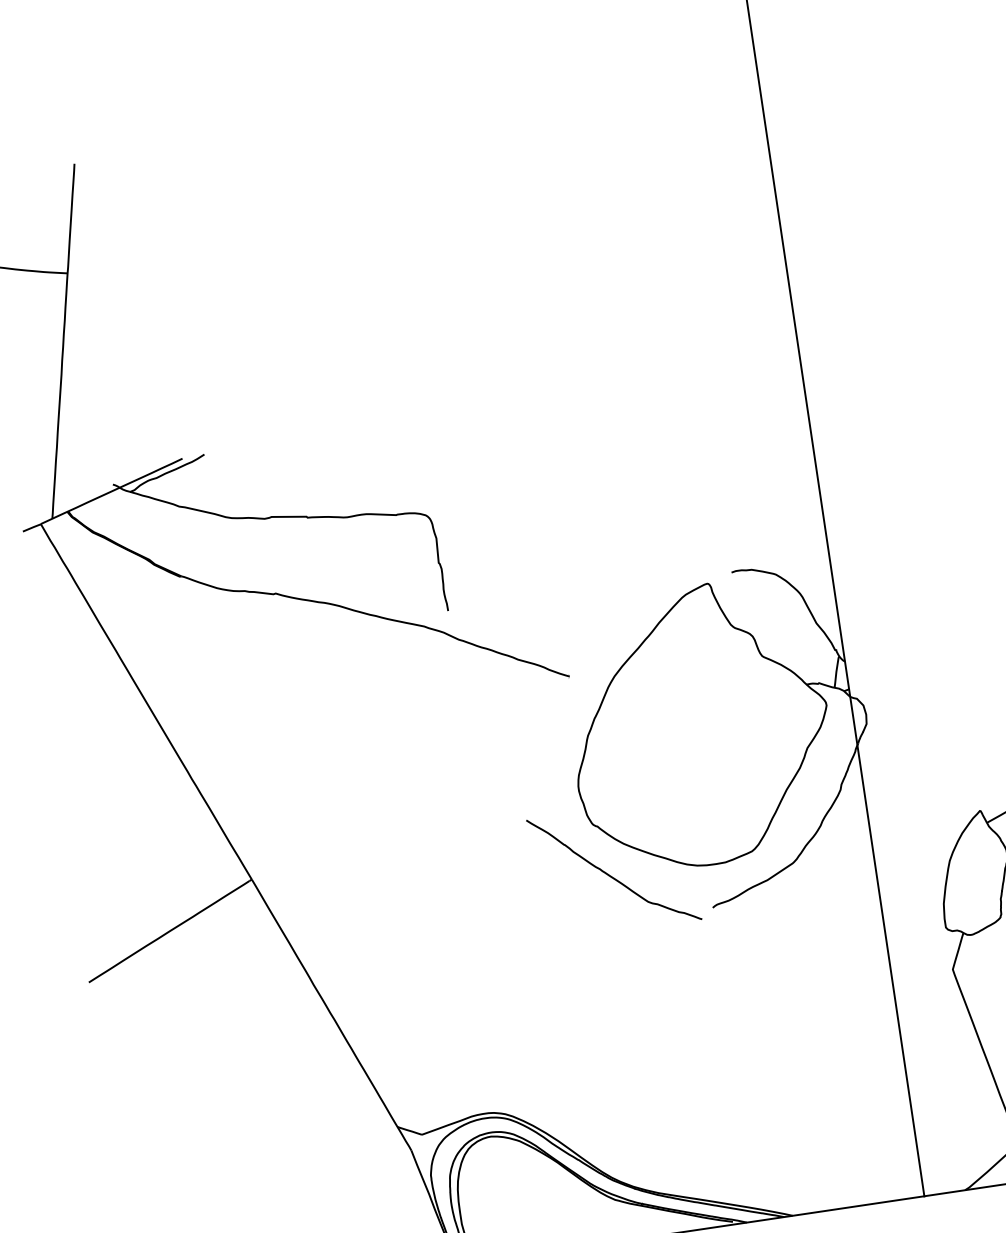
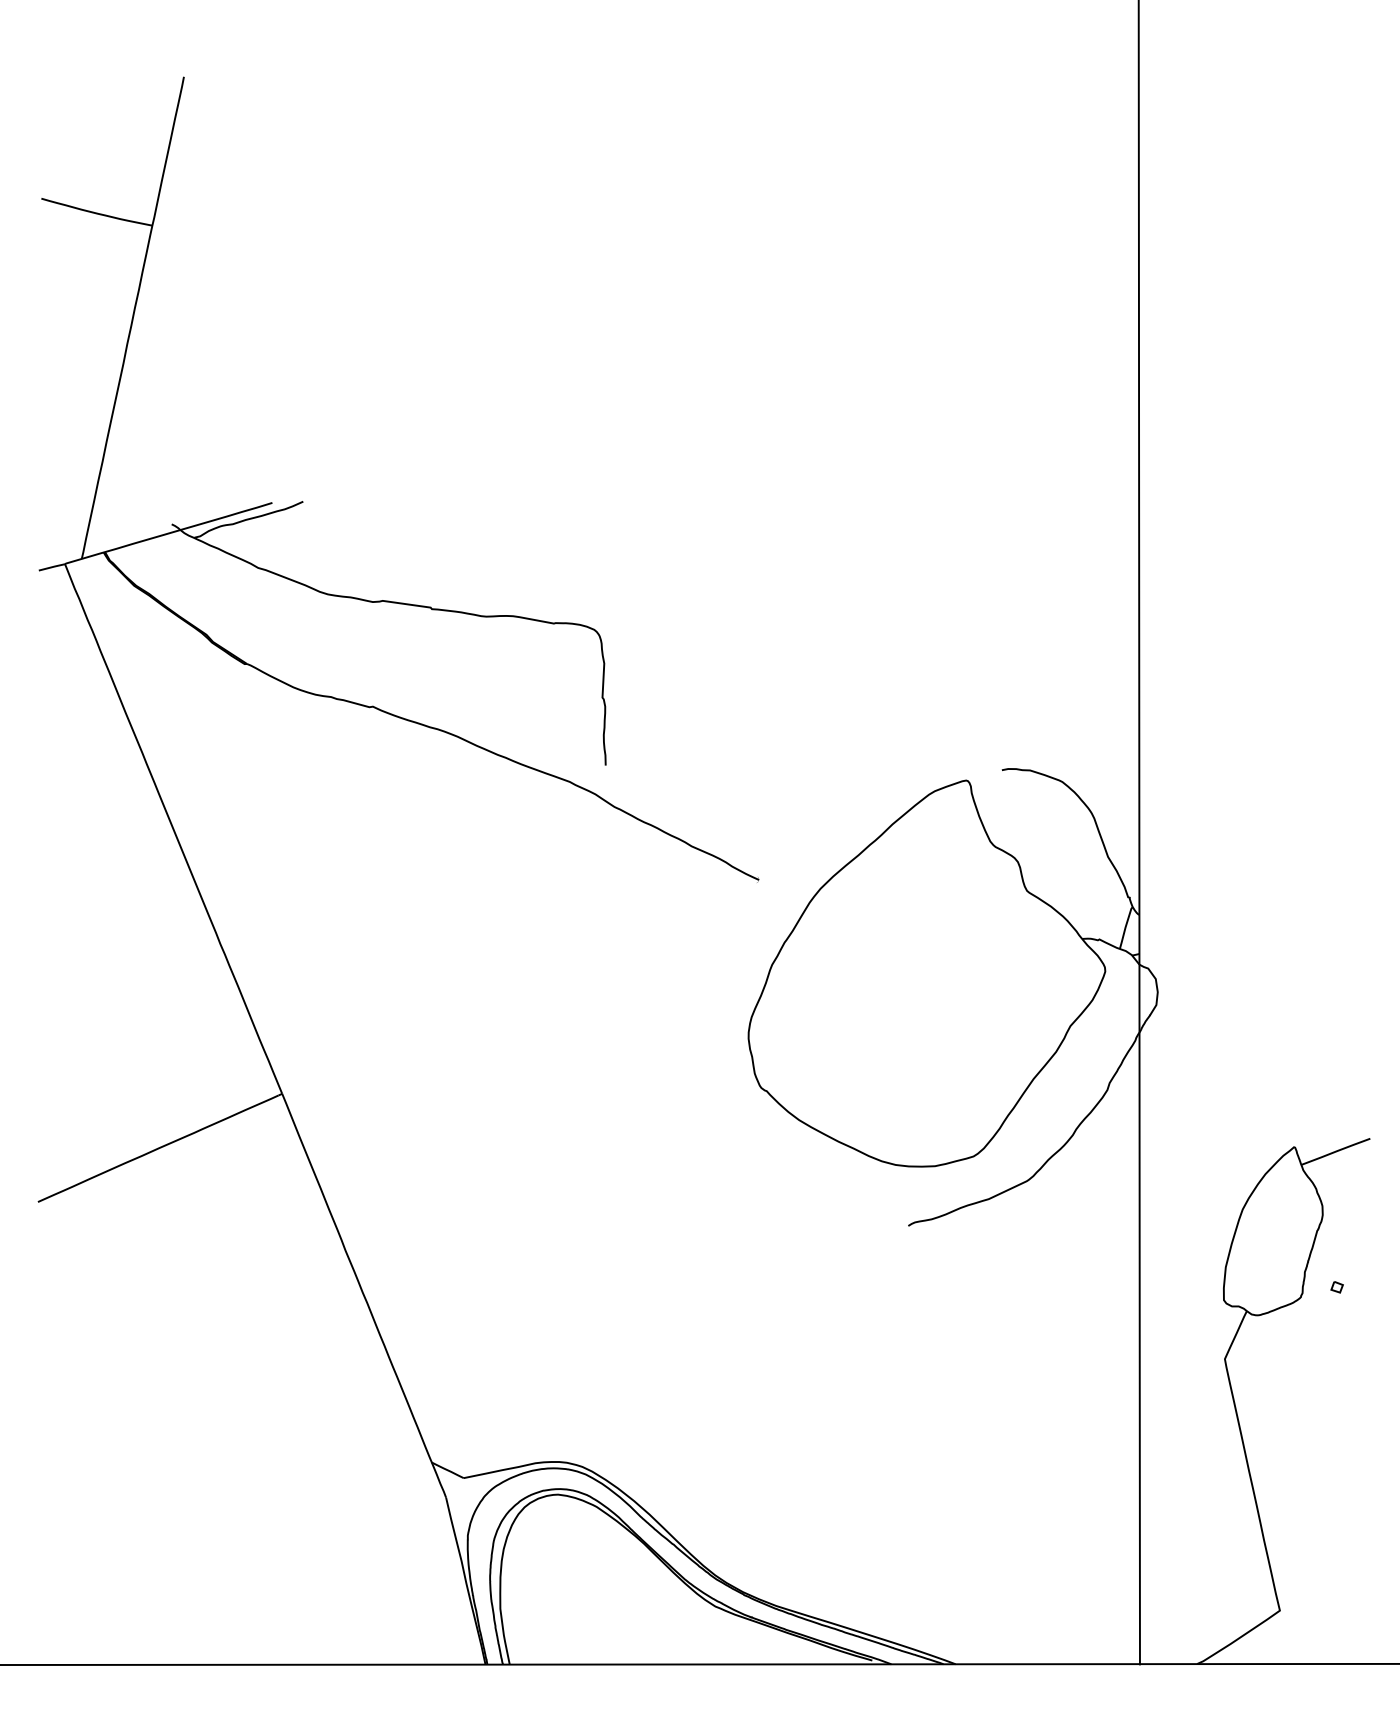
curve: (609, 874) -> (773, 1159), removed

